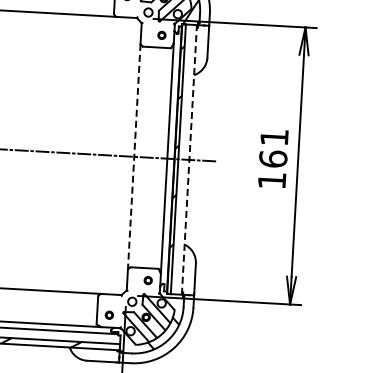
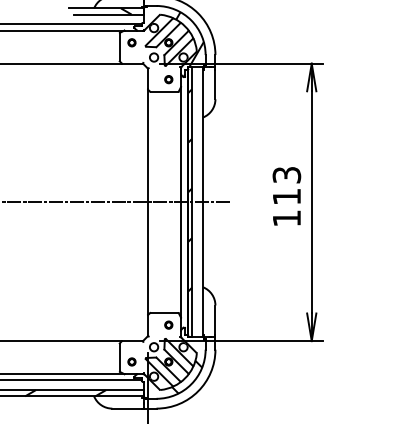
text: (273, 148) -> (286, 186), 161 -> 113
line: (133, 156) -> (147, 202), dashed -> solid
line: (189, 159) -> (203, 201), dashed -> solid

